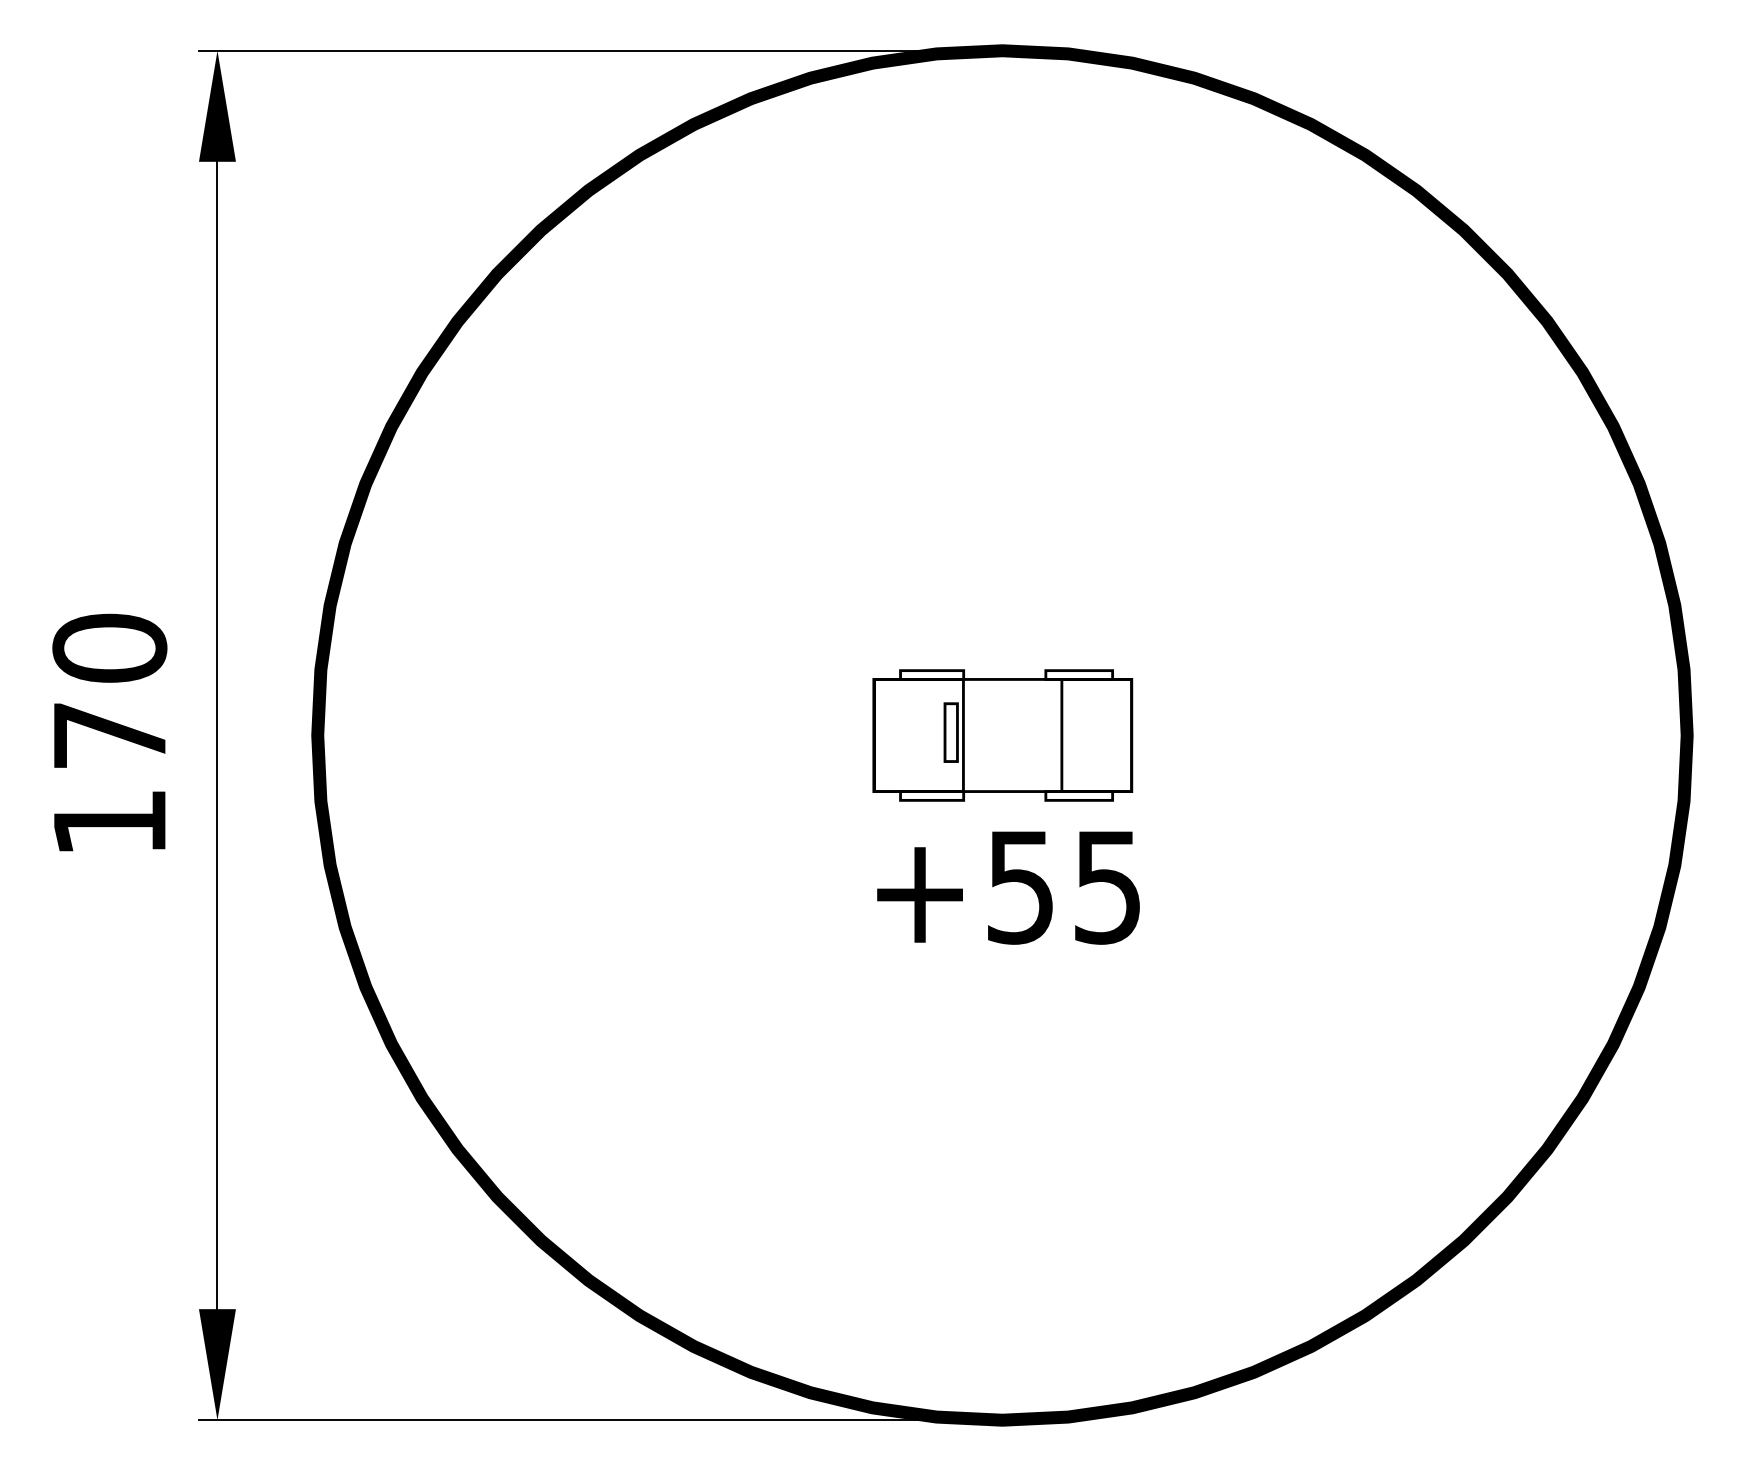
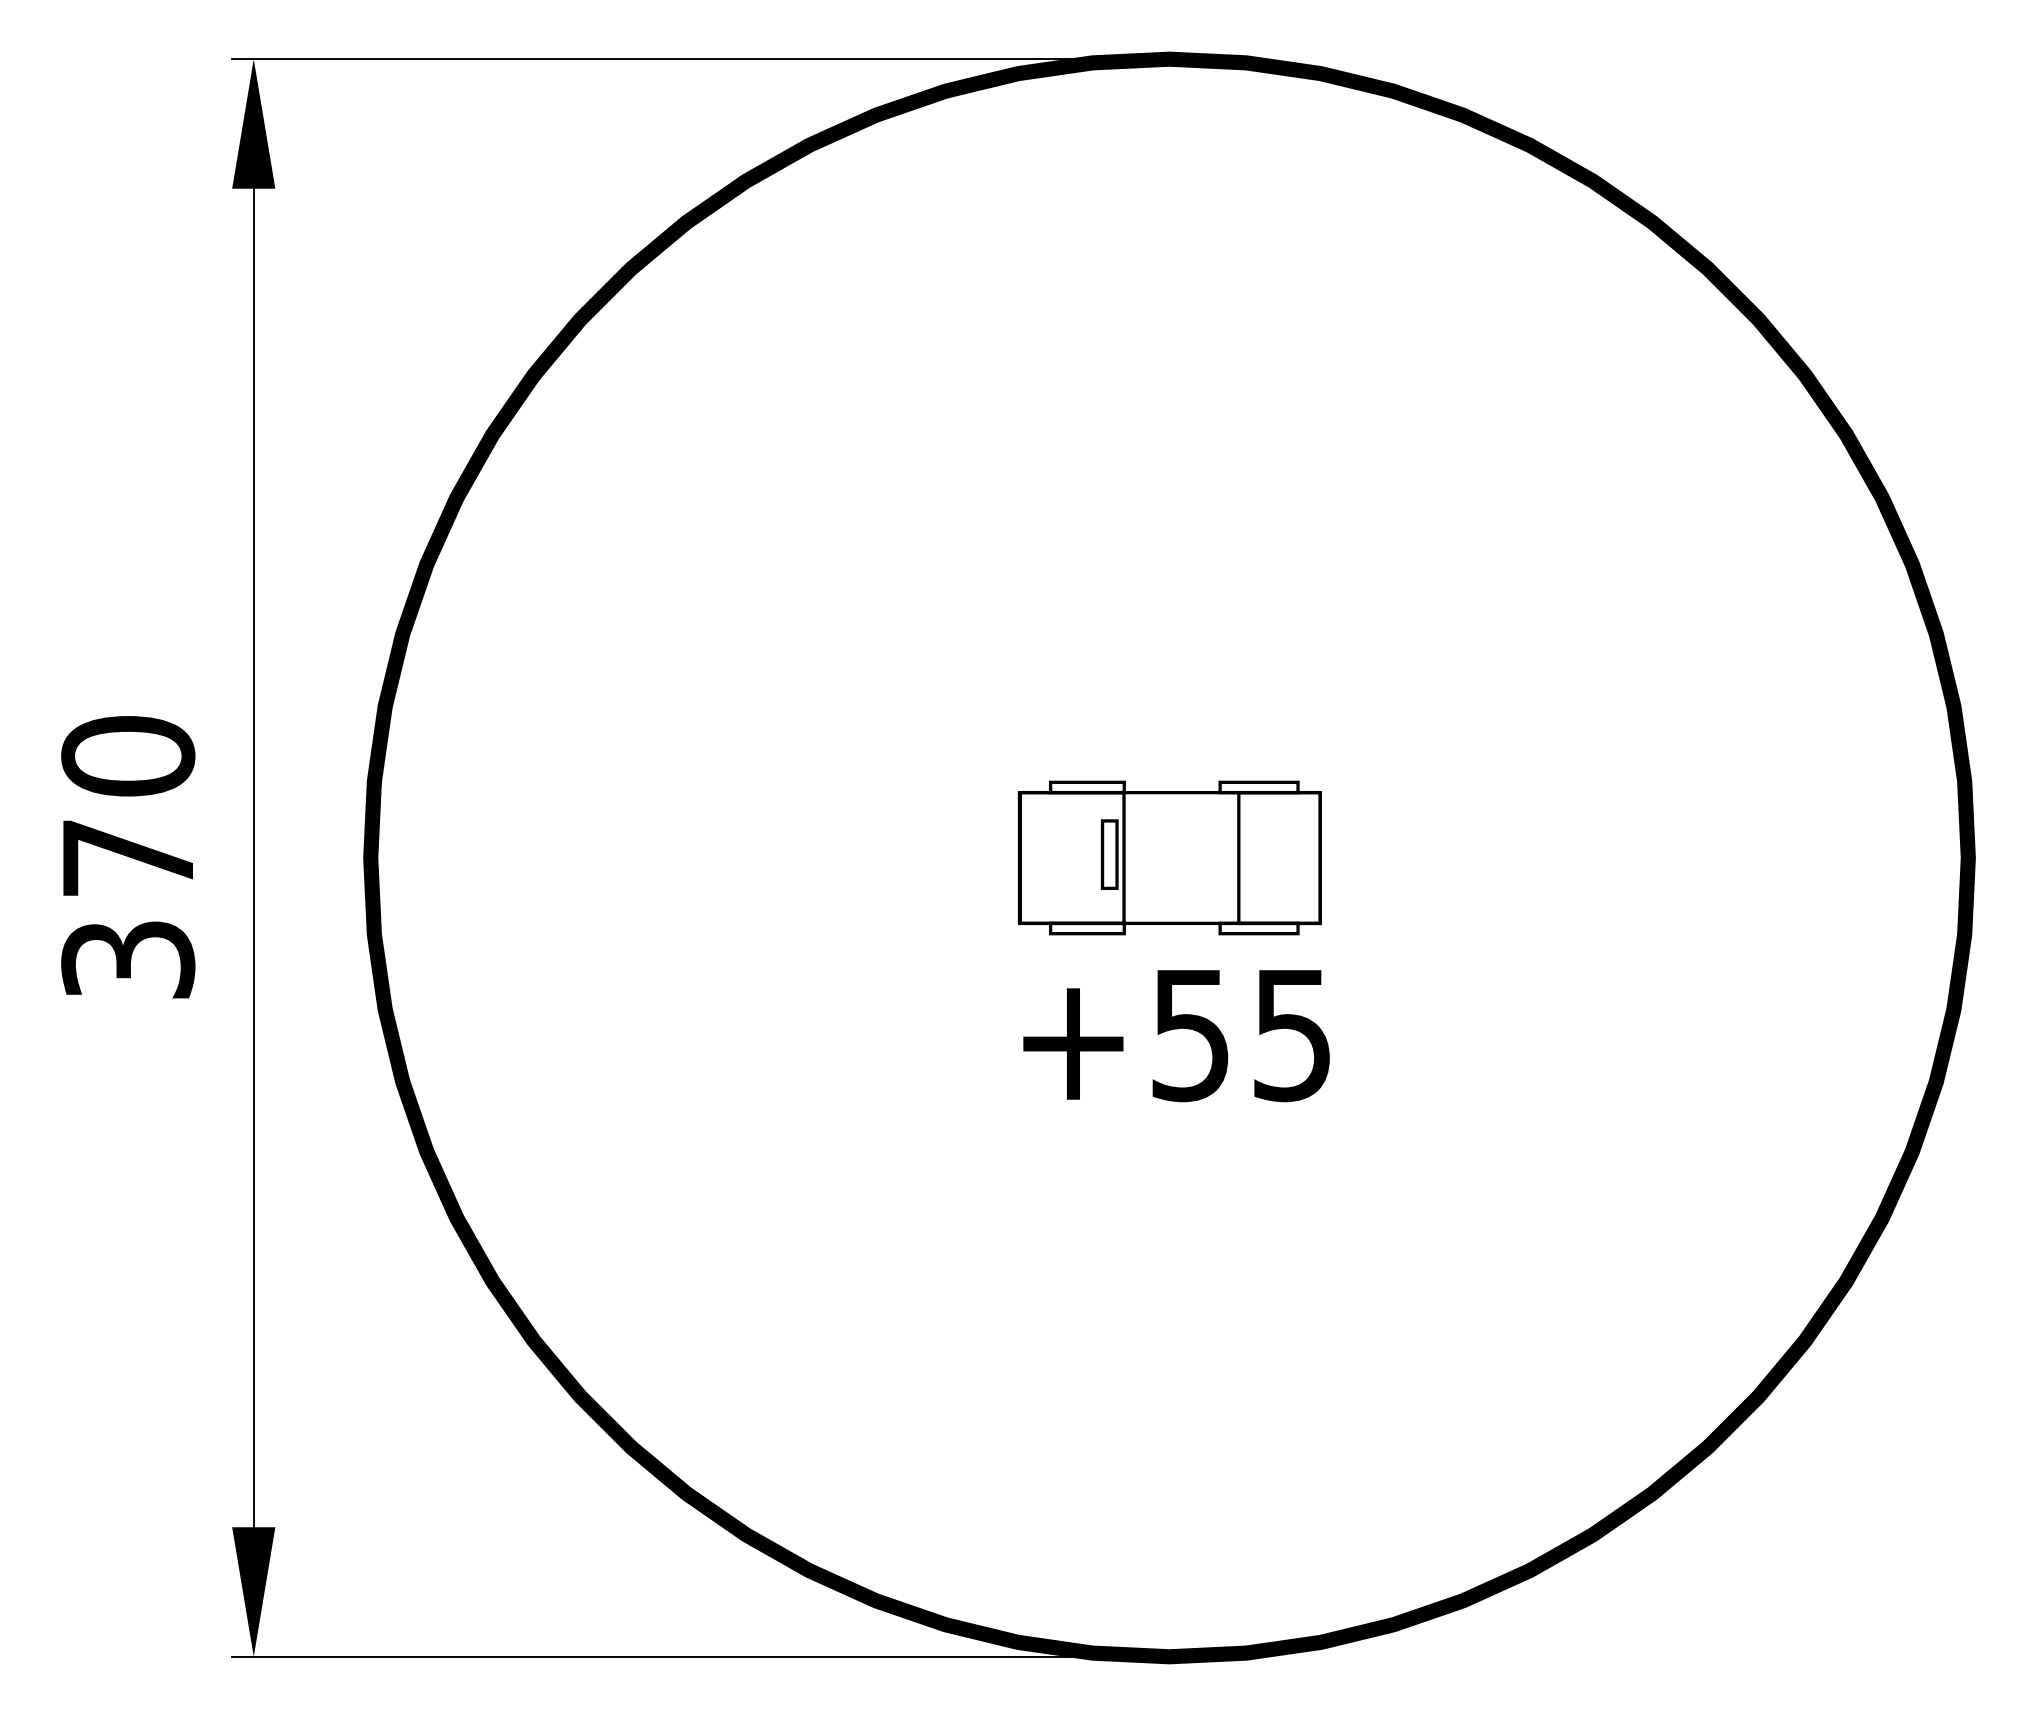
text: (110, 822) -> (128, 959), 170 -> 370

